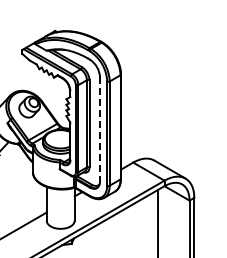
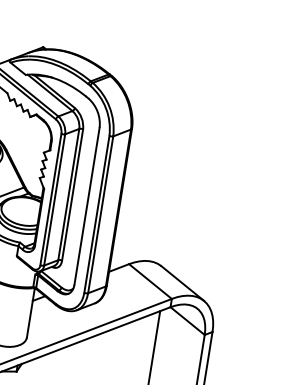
line: (100, 129) -> (87, 206), dashed -> solid

